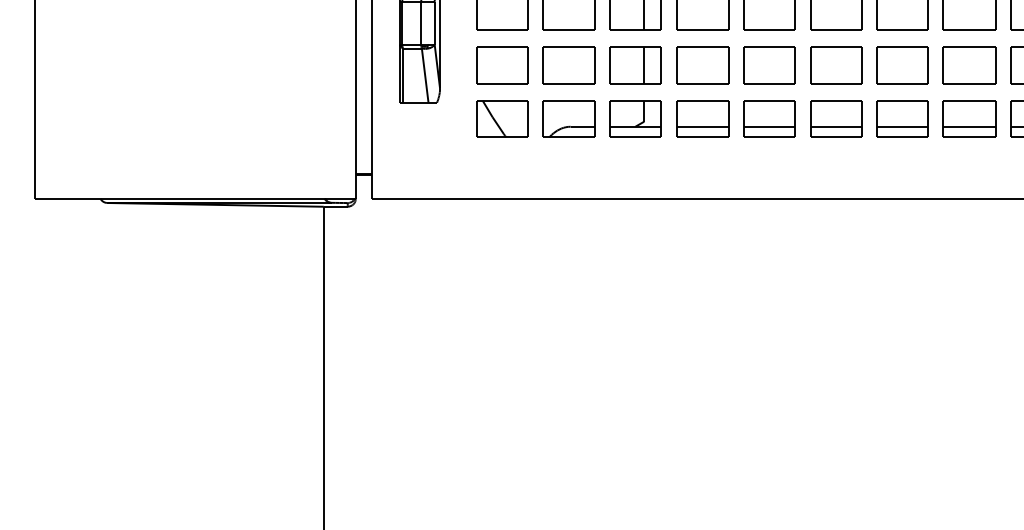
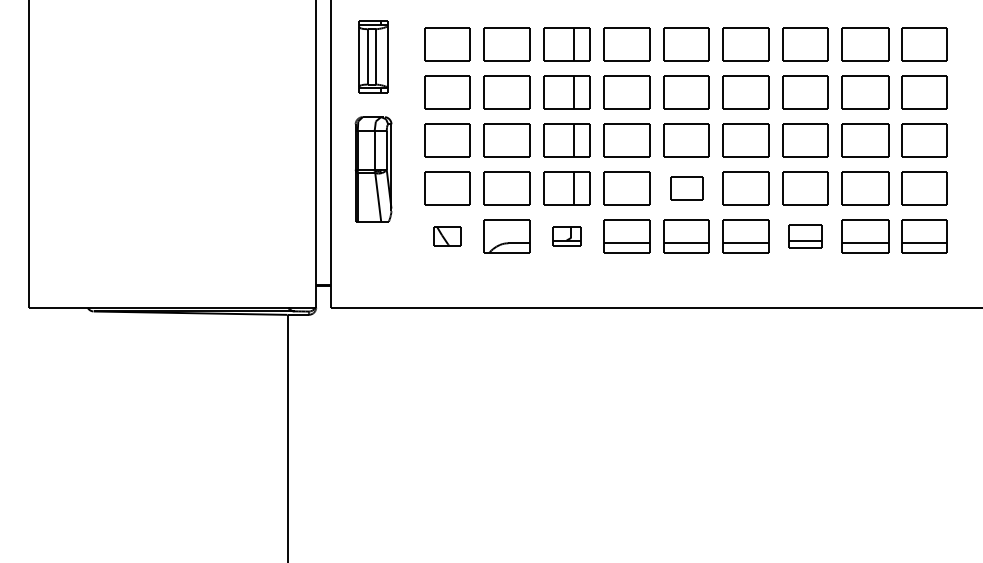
part: (769, 65) -> (686, 188), size x0.7
part: (502, 119) -> (447, 236), size x0.6
part: (635, 119) -> (566, 236), size x0.6
part: (902, 119) -> (805, 236), size x0.7

